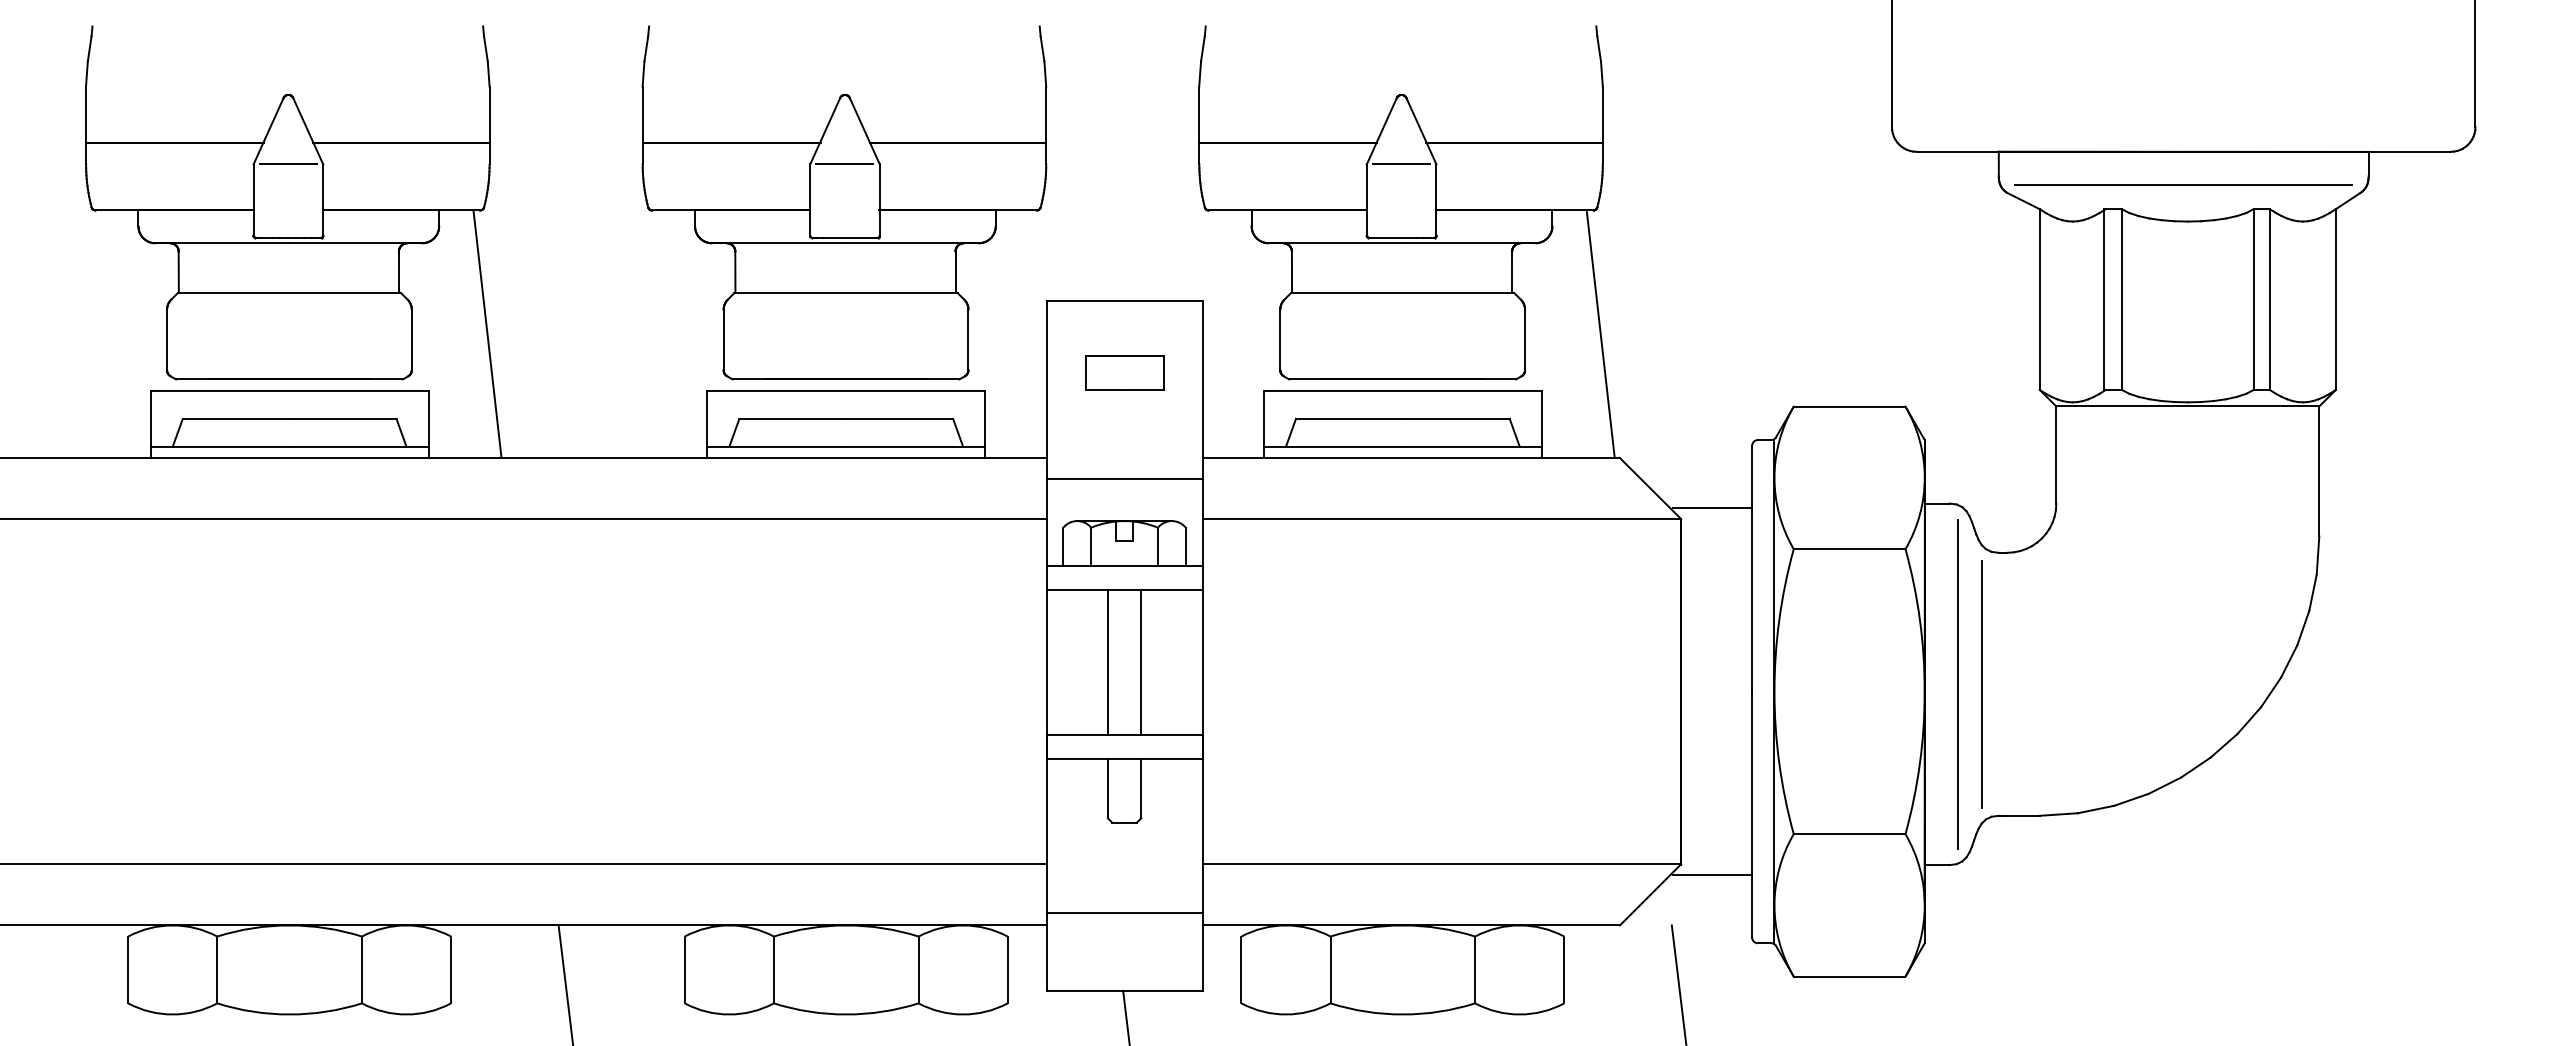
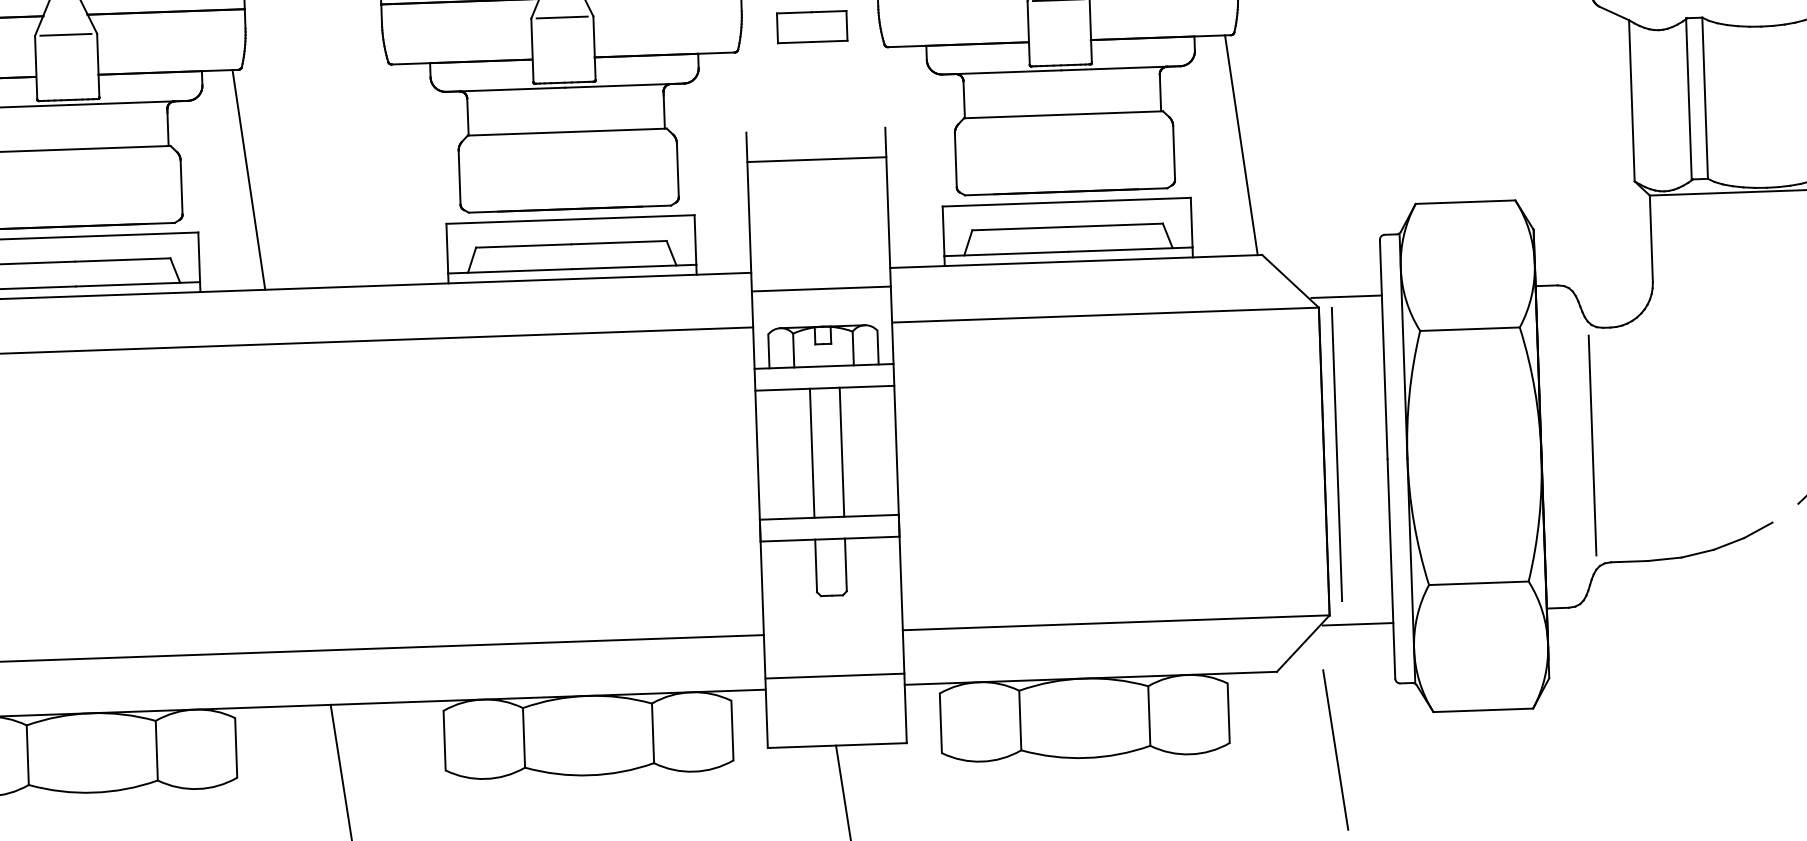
line: (1124, 300) -> (816, 159), moved
part: (1124, 372) -> (812, 26), moved
line: (1957, 684) -> (1336, 454), moved
line: (2195, 767) -> (1785, 513), removed

